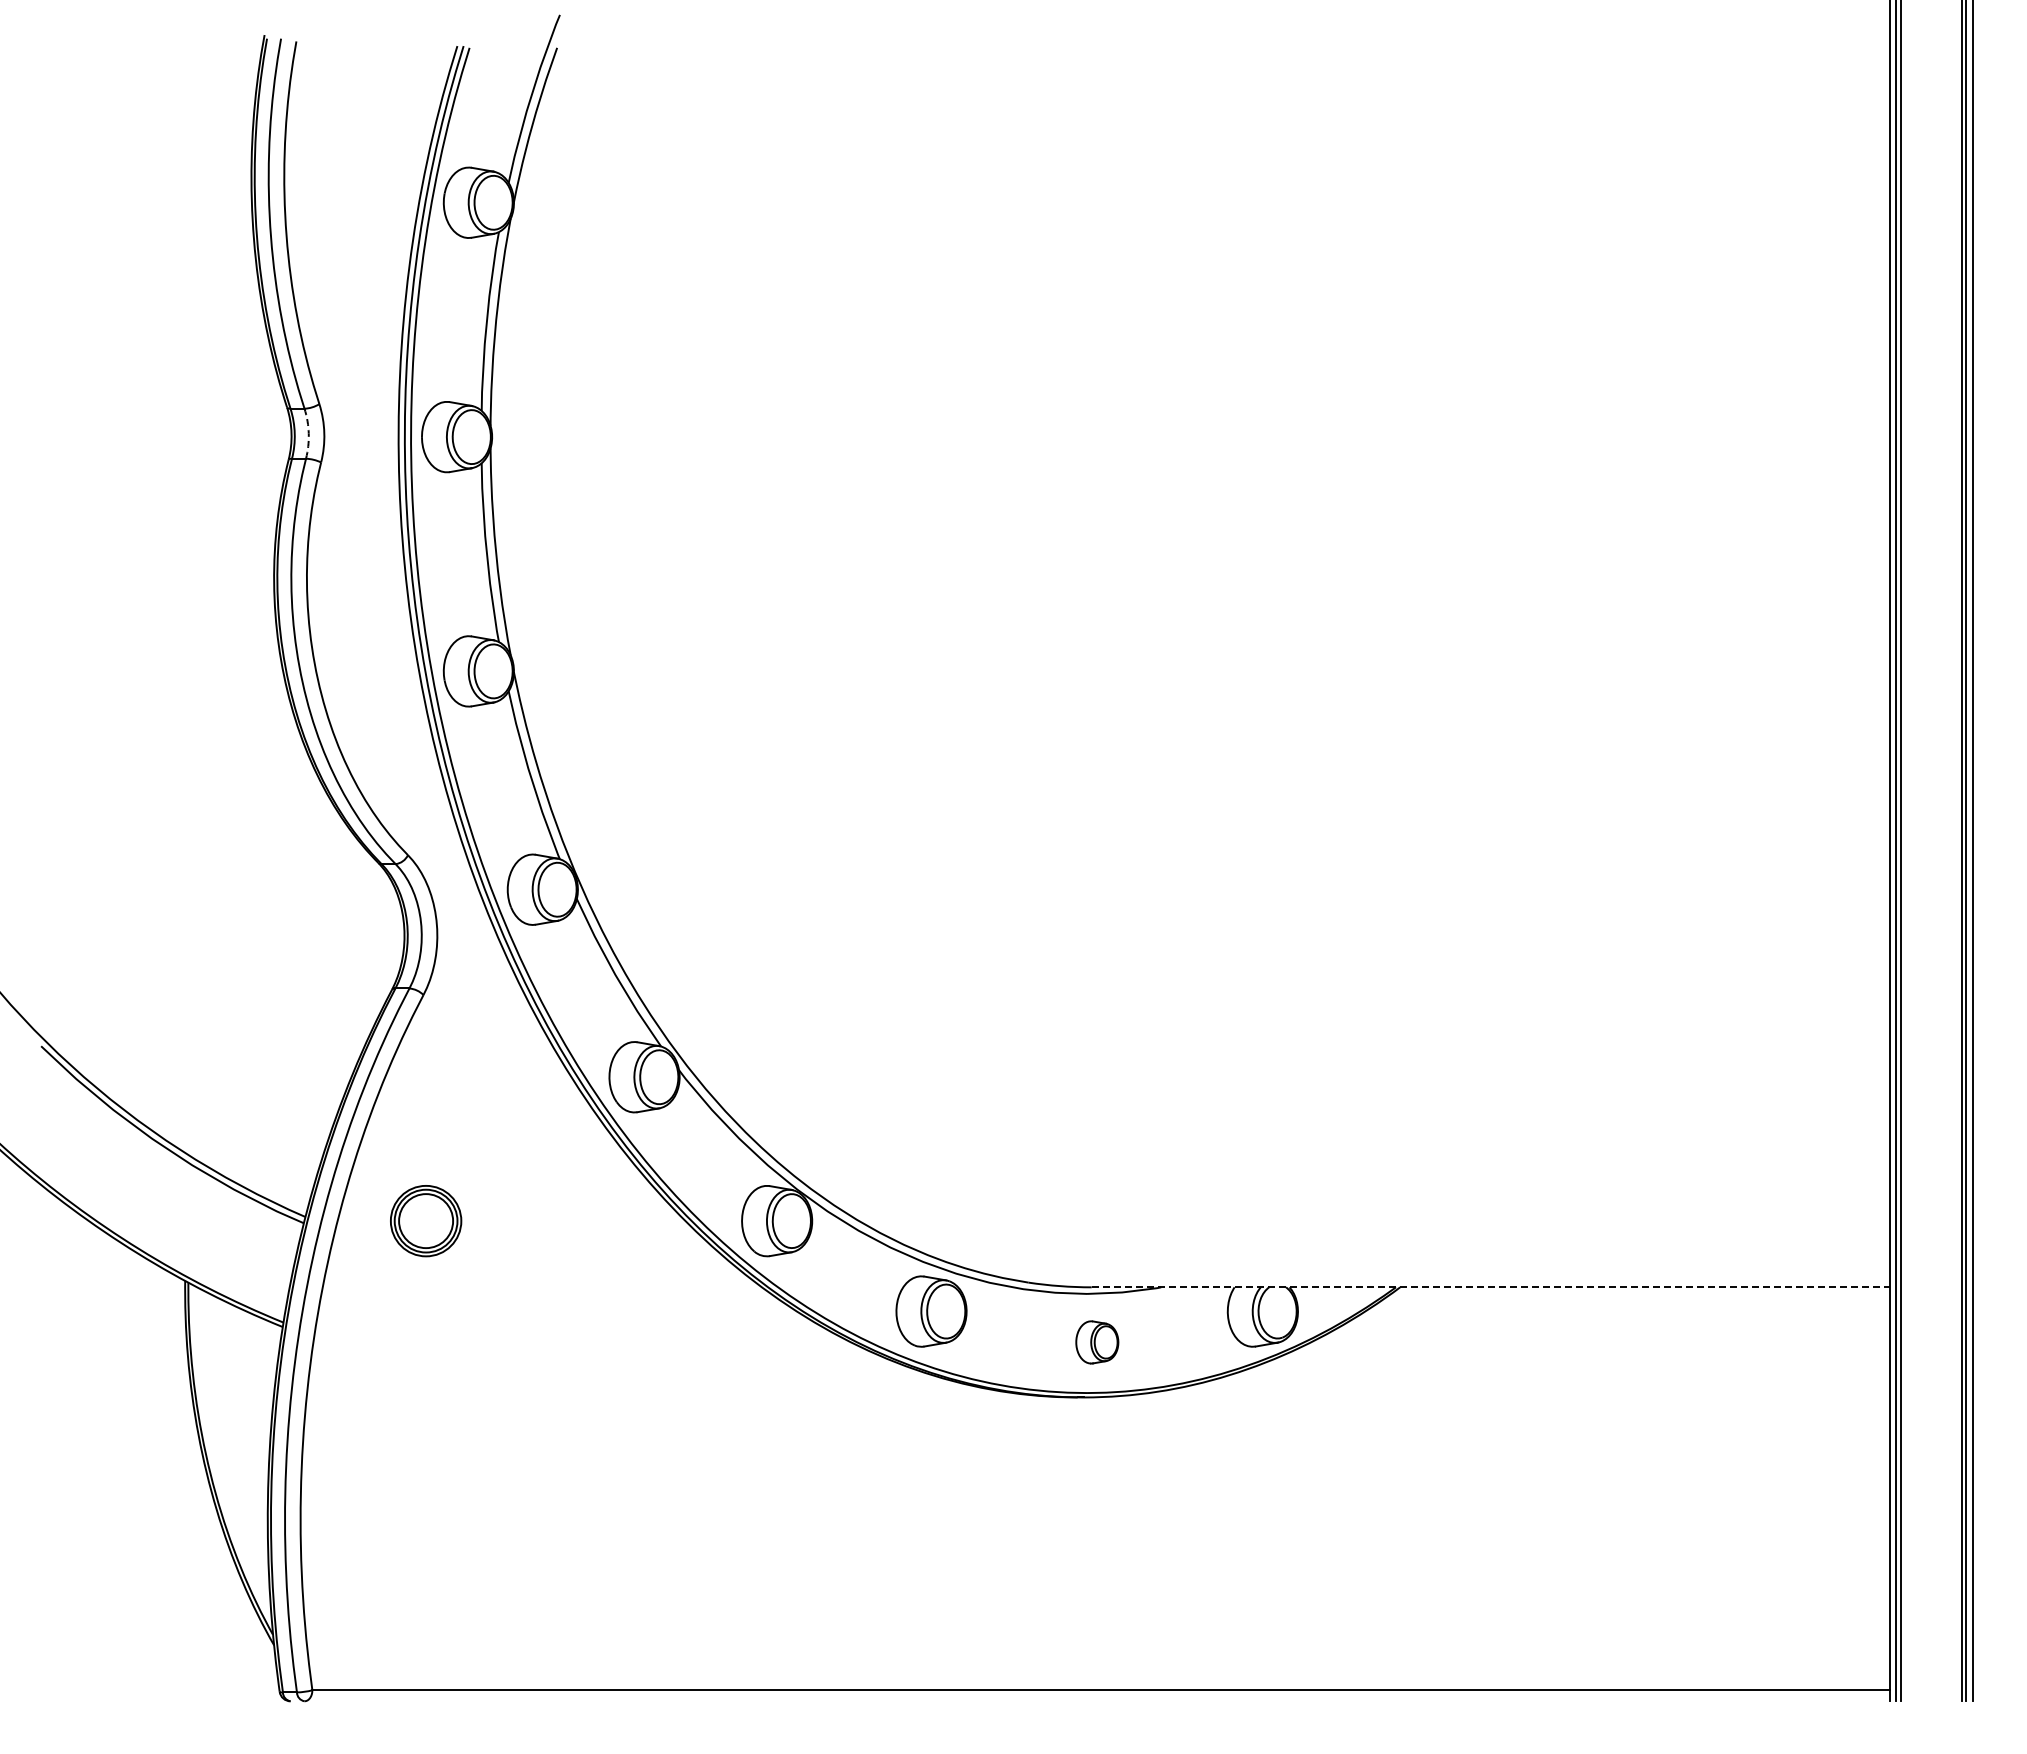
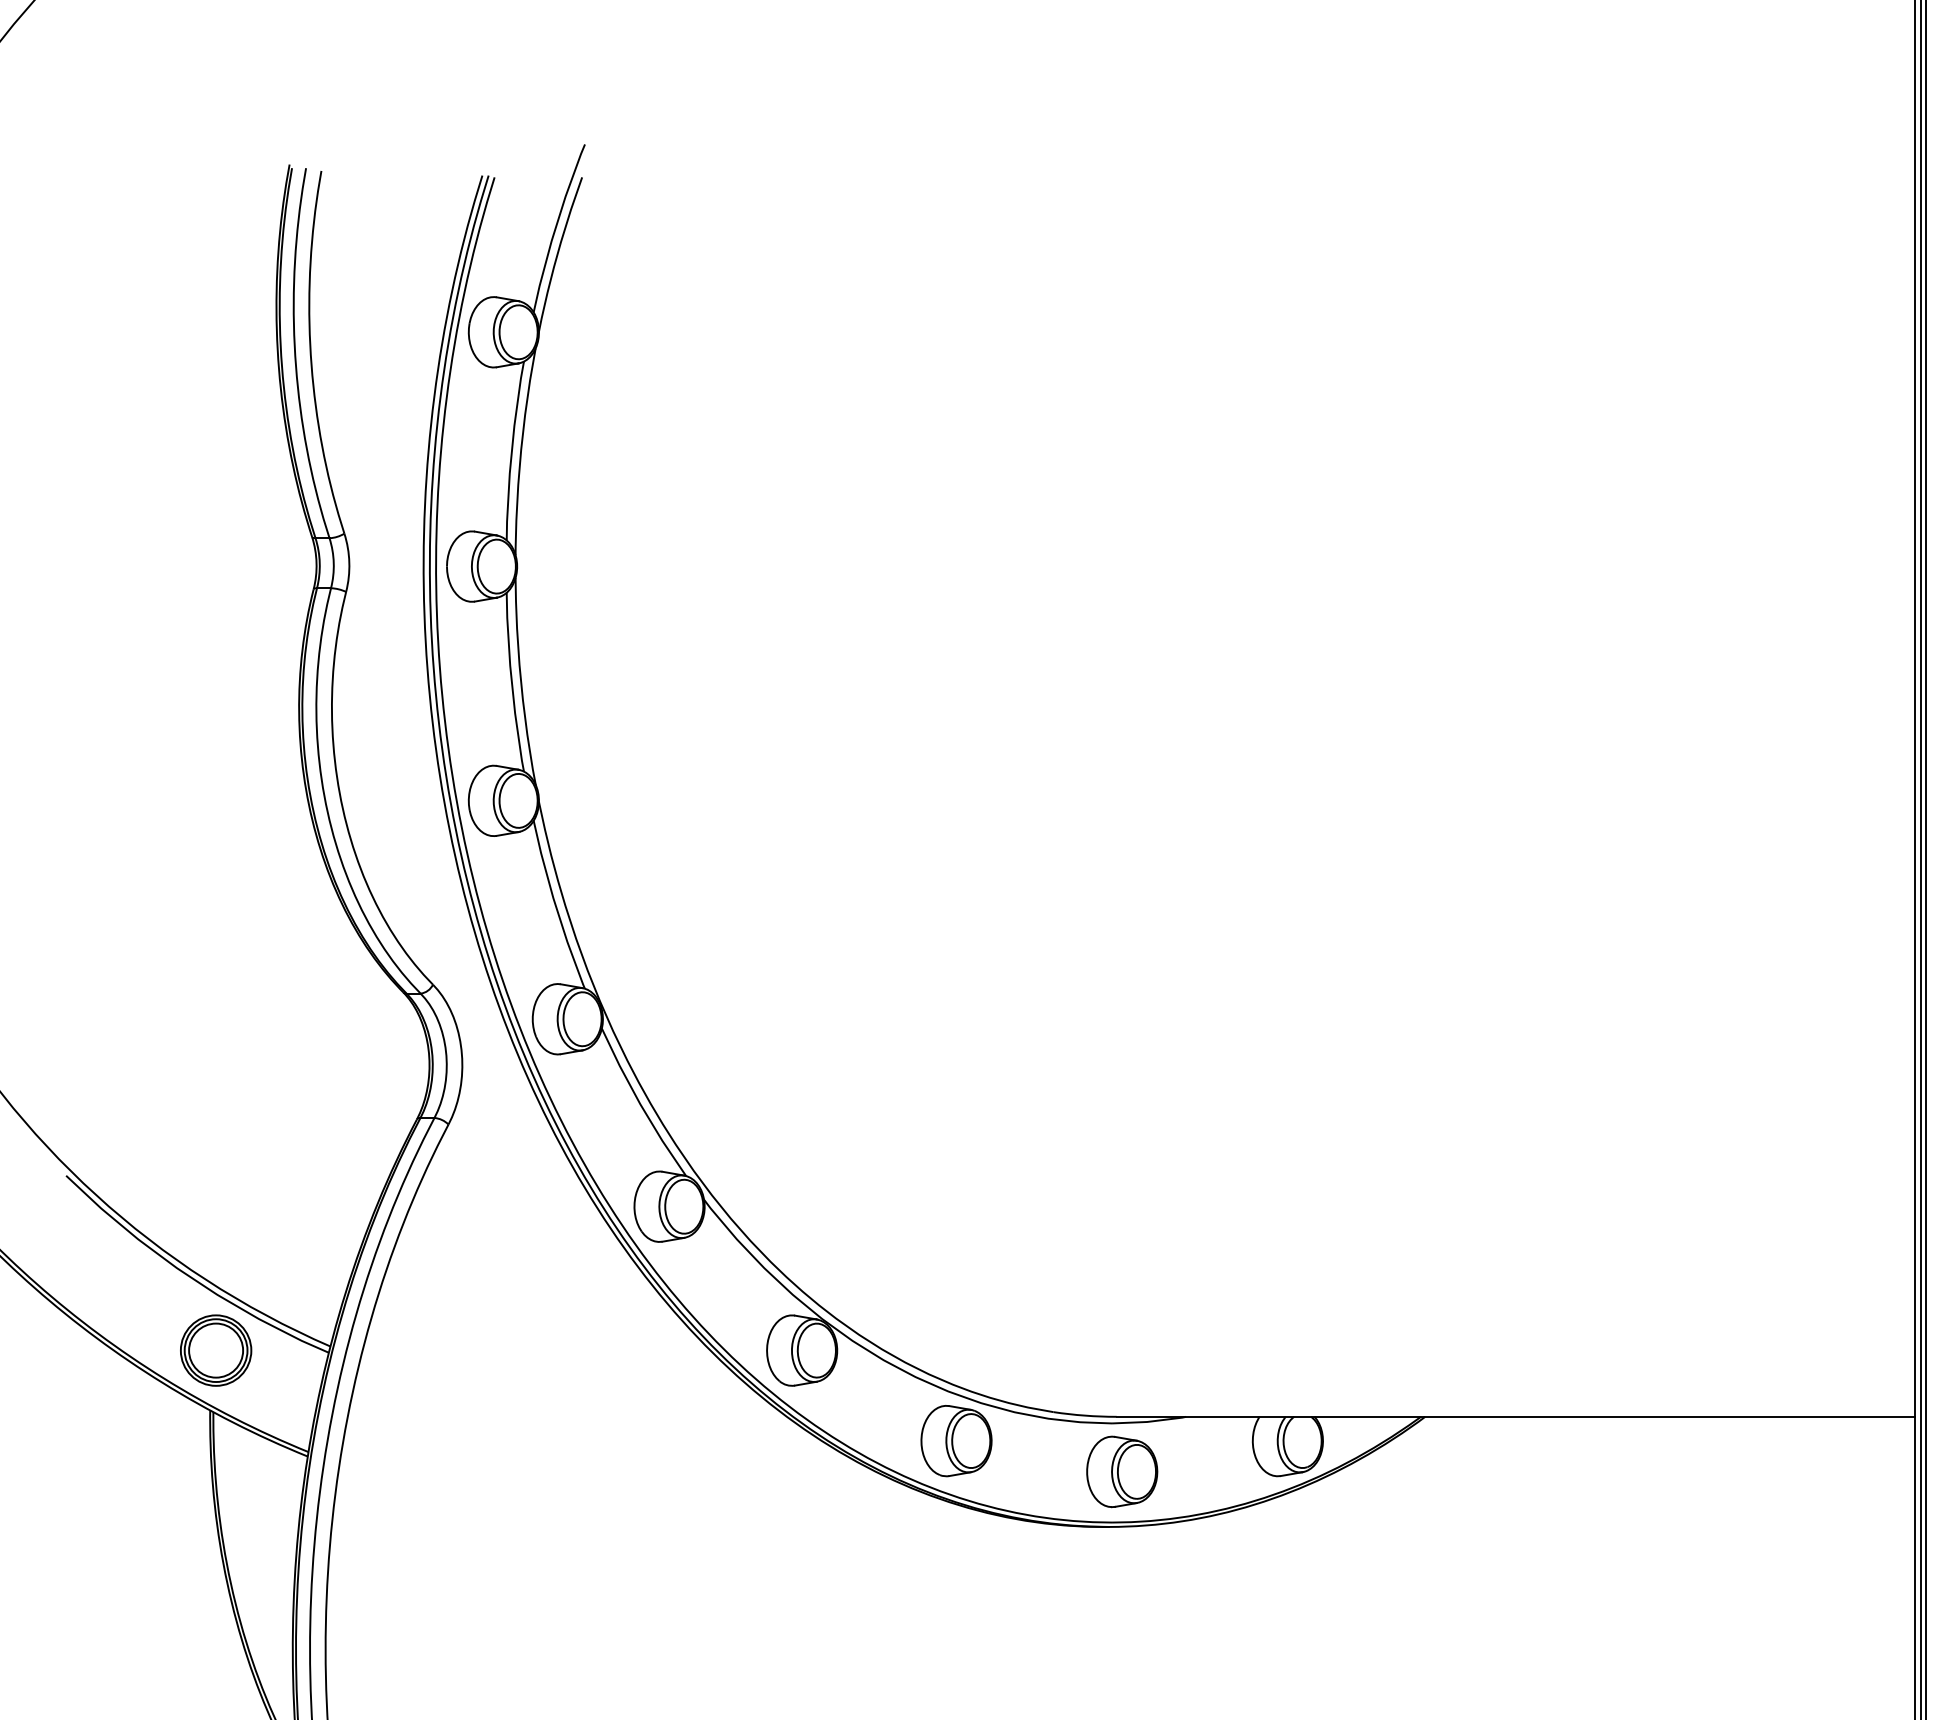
arc: (308, 433) -> (333, 563), dashed -> solid
part: (426, 1221) -> (216, 1351), moved
line: (1491, 1287) -> (1516, 1417), dashed -> solid
part: (1097, 1342) -> (1122, 1472), size x1.67

